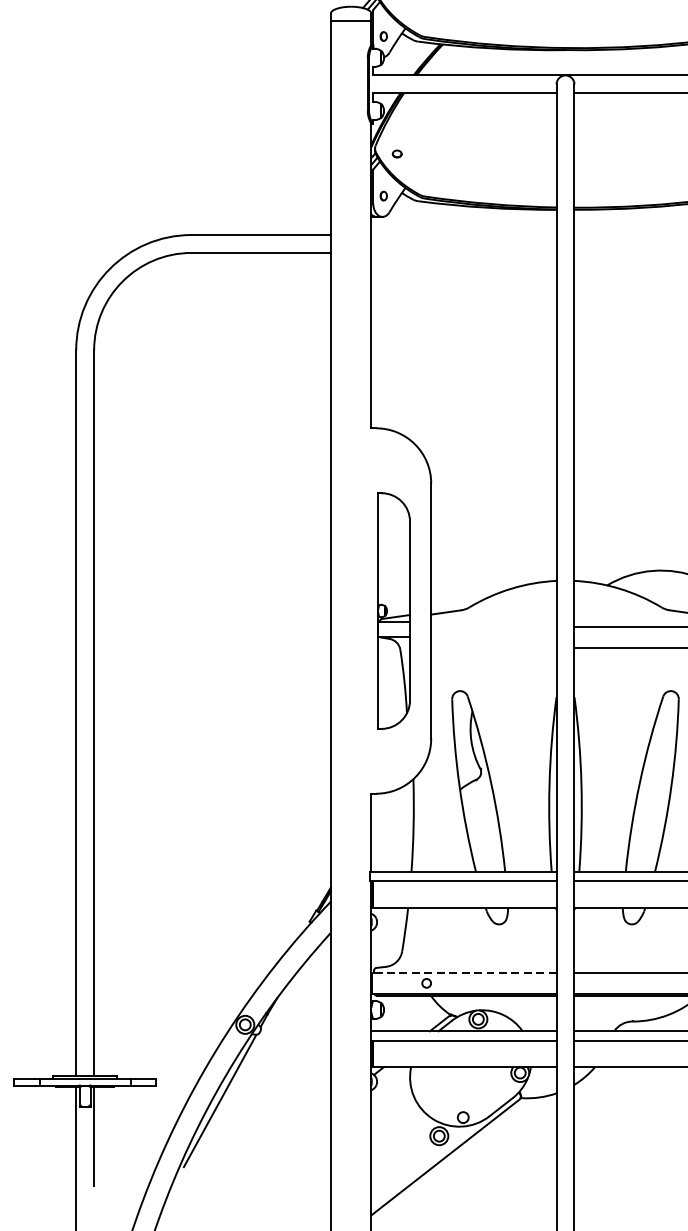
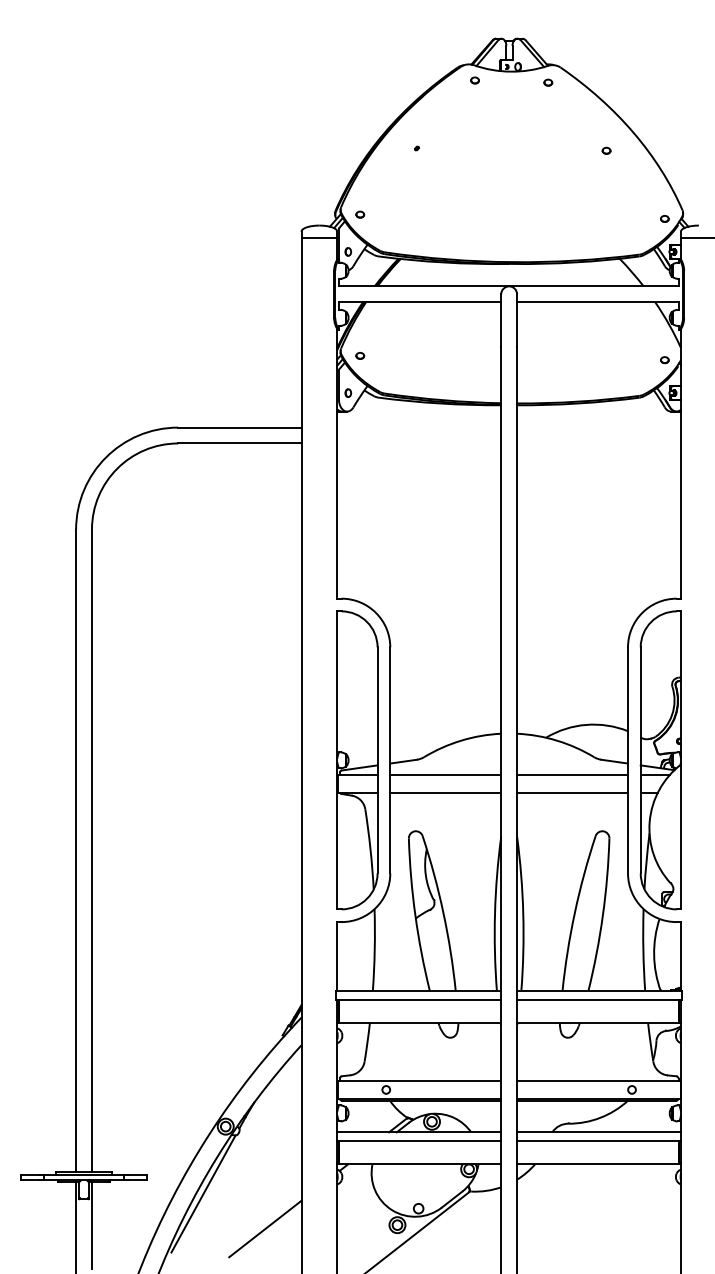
part: (394, 611) -> (357, 760), size x1.43
line: (493, 626) -> (445, 774), added
line: (493, 648) -> (445, 793), added
line: (464, 972) -> (419, 1080), dashed -> solid
line: (290, 1139) -> (265, 1228), added

